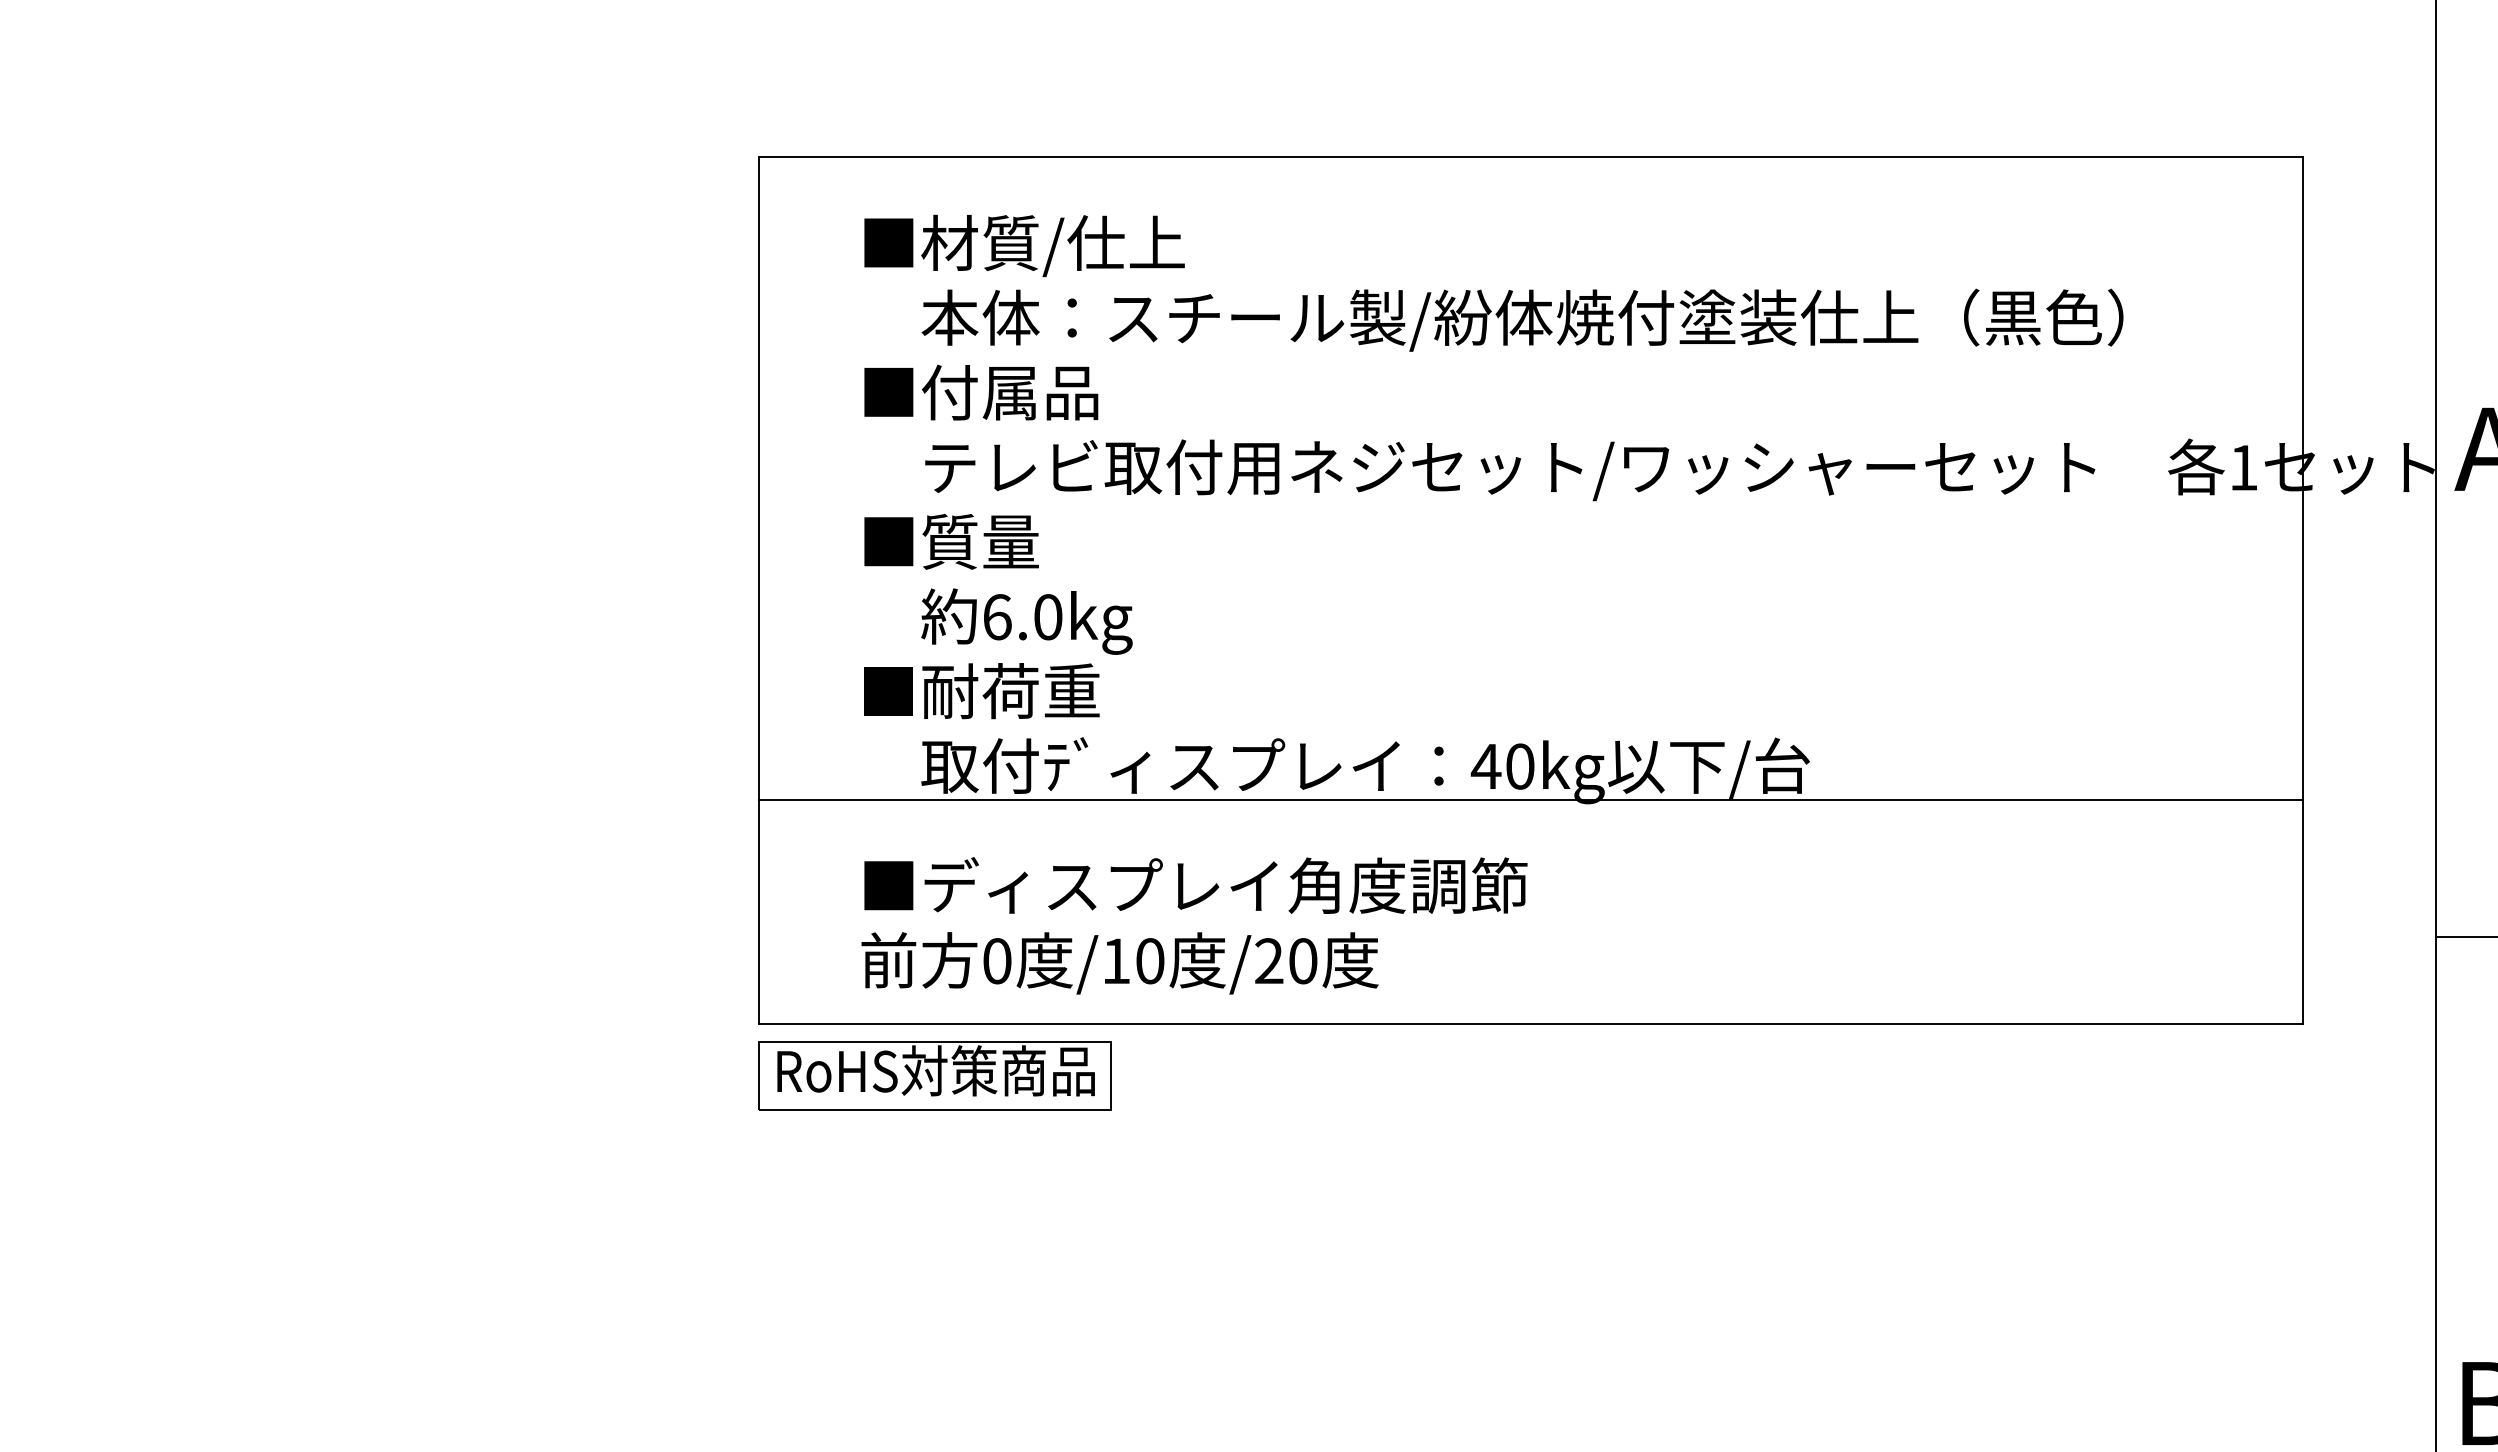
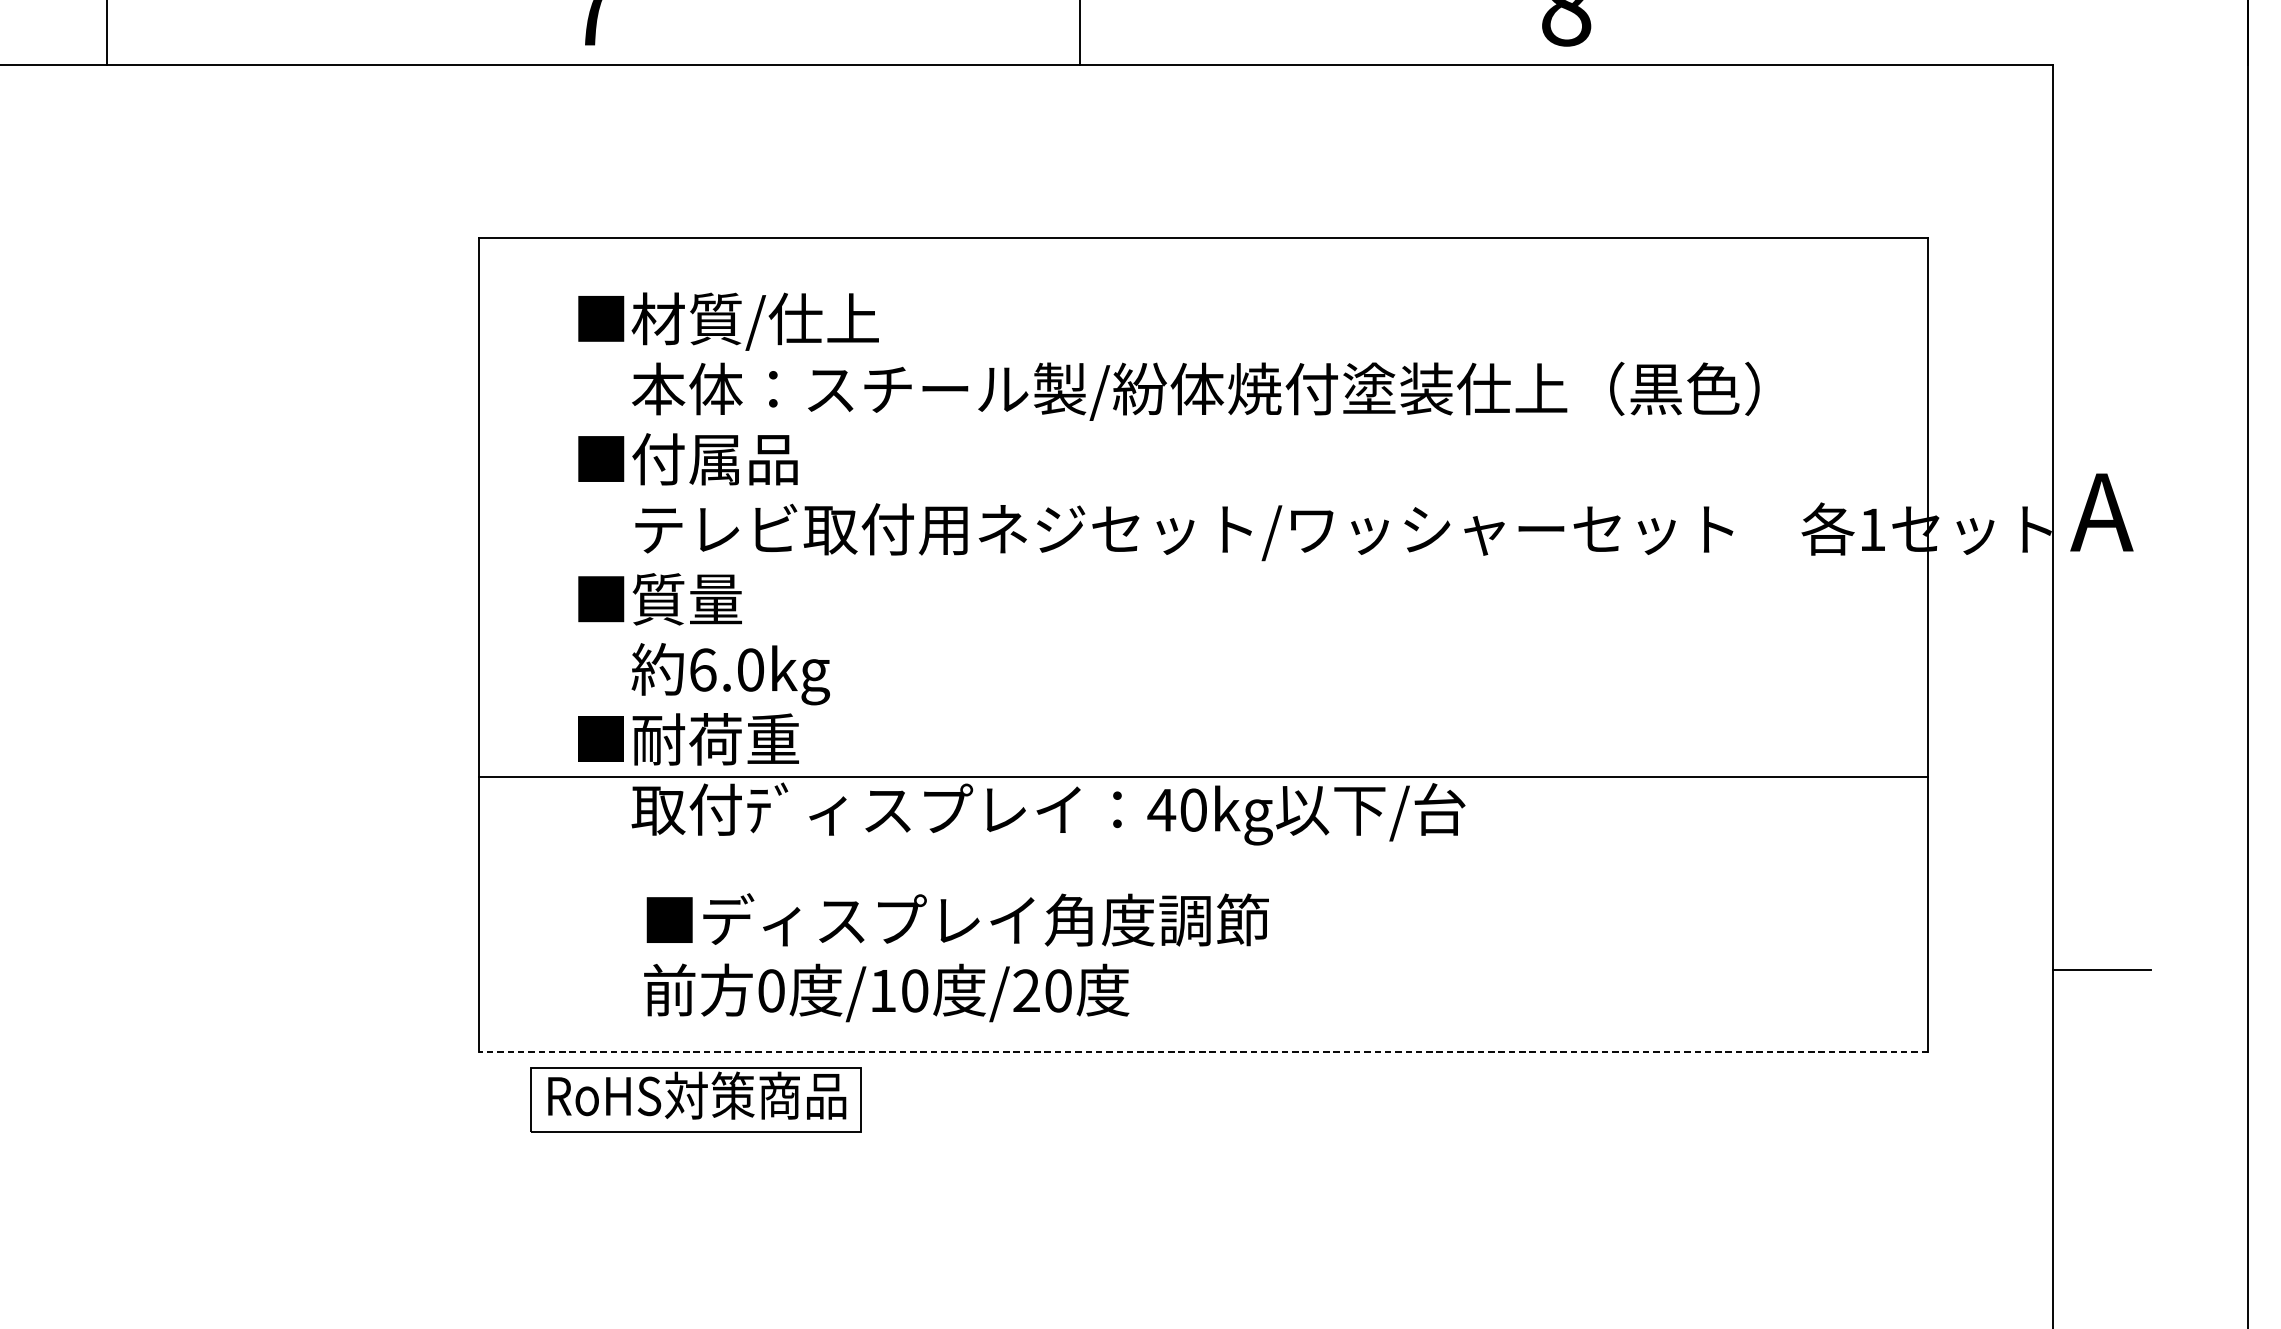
line: (1530, 800) -> (1203, 777), moved
text: (1194, 925) -> (956, 957), moved
line: (1530, 1023) -> (1203, 1051), solid -> dashed
part: (934, 1075) -> (695, 1100), moved

